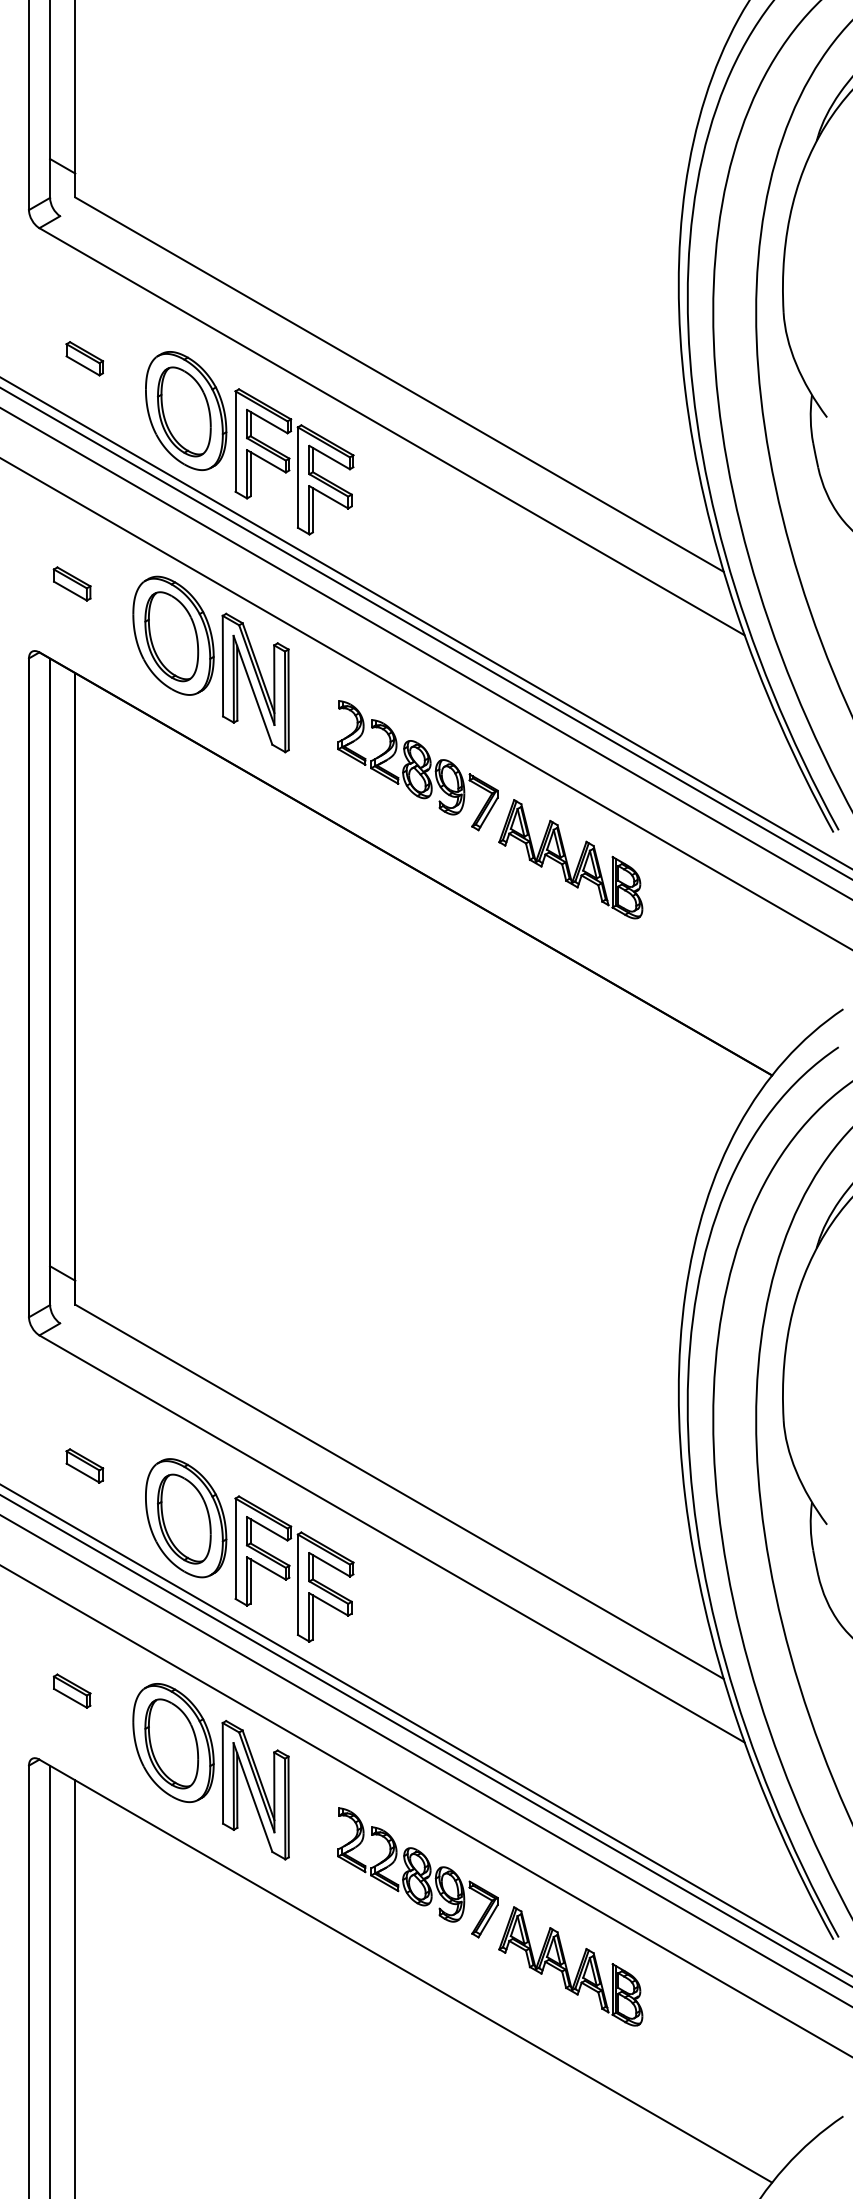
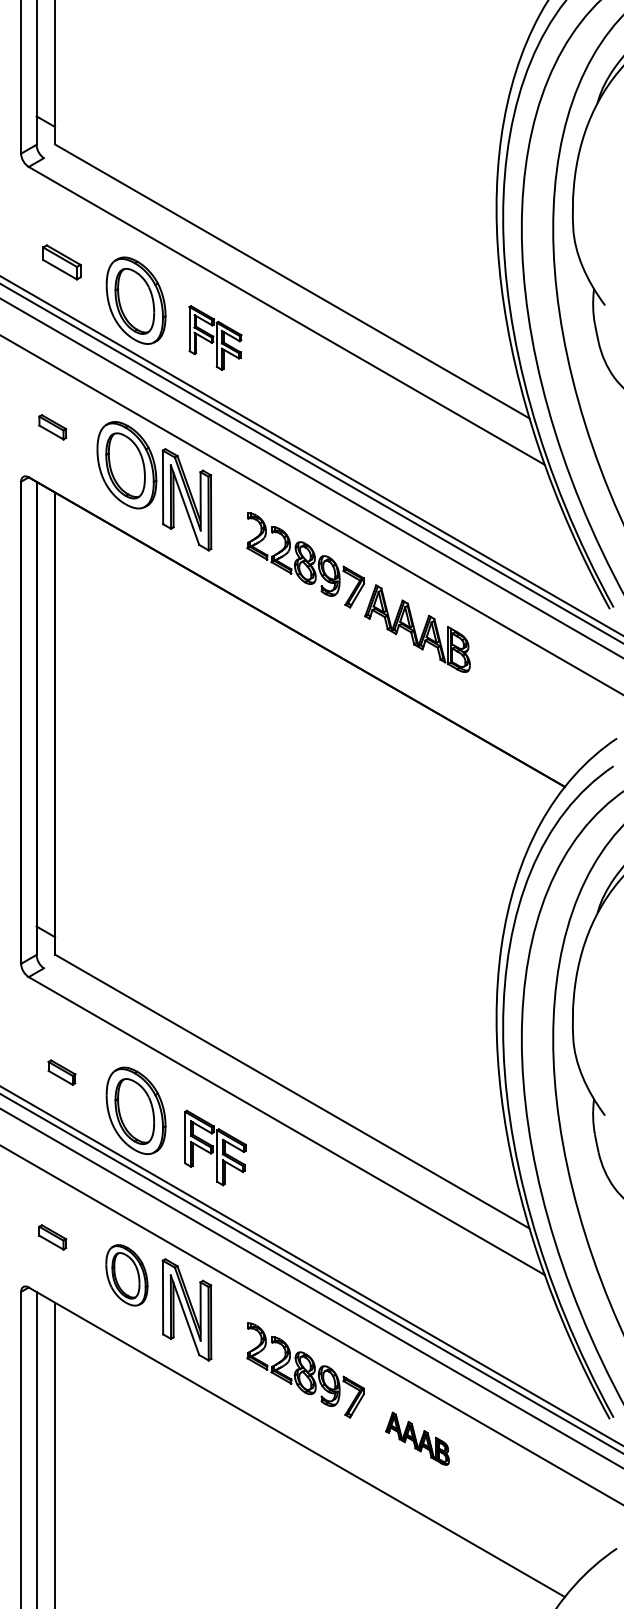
part: (84, 358) -> (61, 262), size x1.4
part: (294, 461) -> (215, 337), size x0.6
part: (294, 1568) -> (215, 1147), size x0.7
part: (173, 1742) -> (126, 1274), size x0.7
part: (570, 1966) -> (417, 1438), size x0.6

